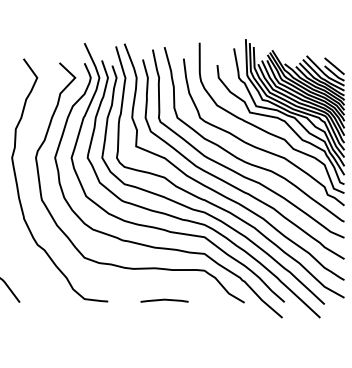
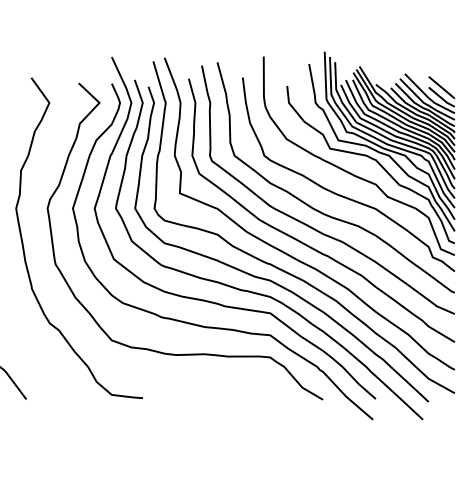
line: (164, 300) -> (217, 396), removed

